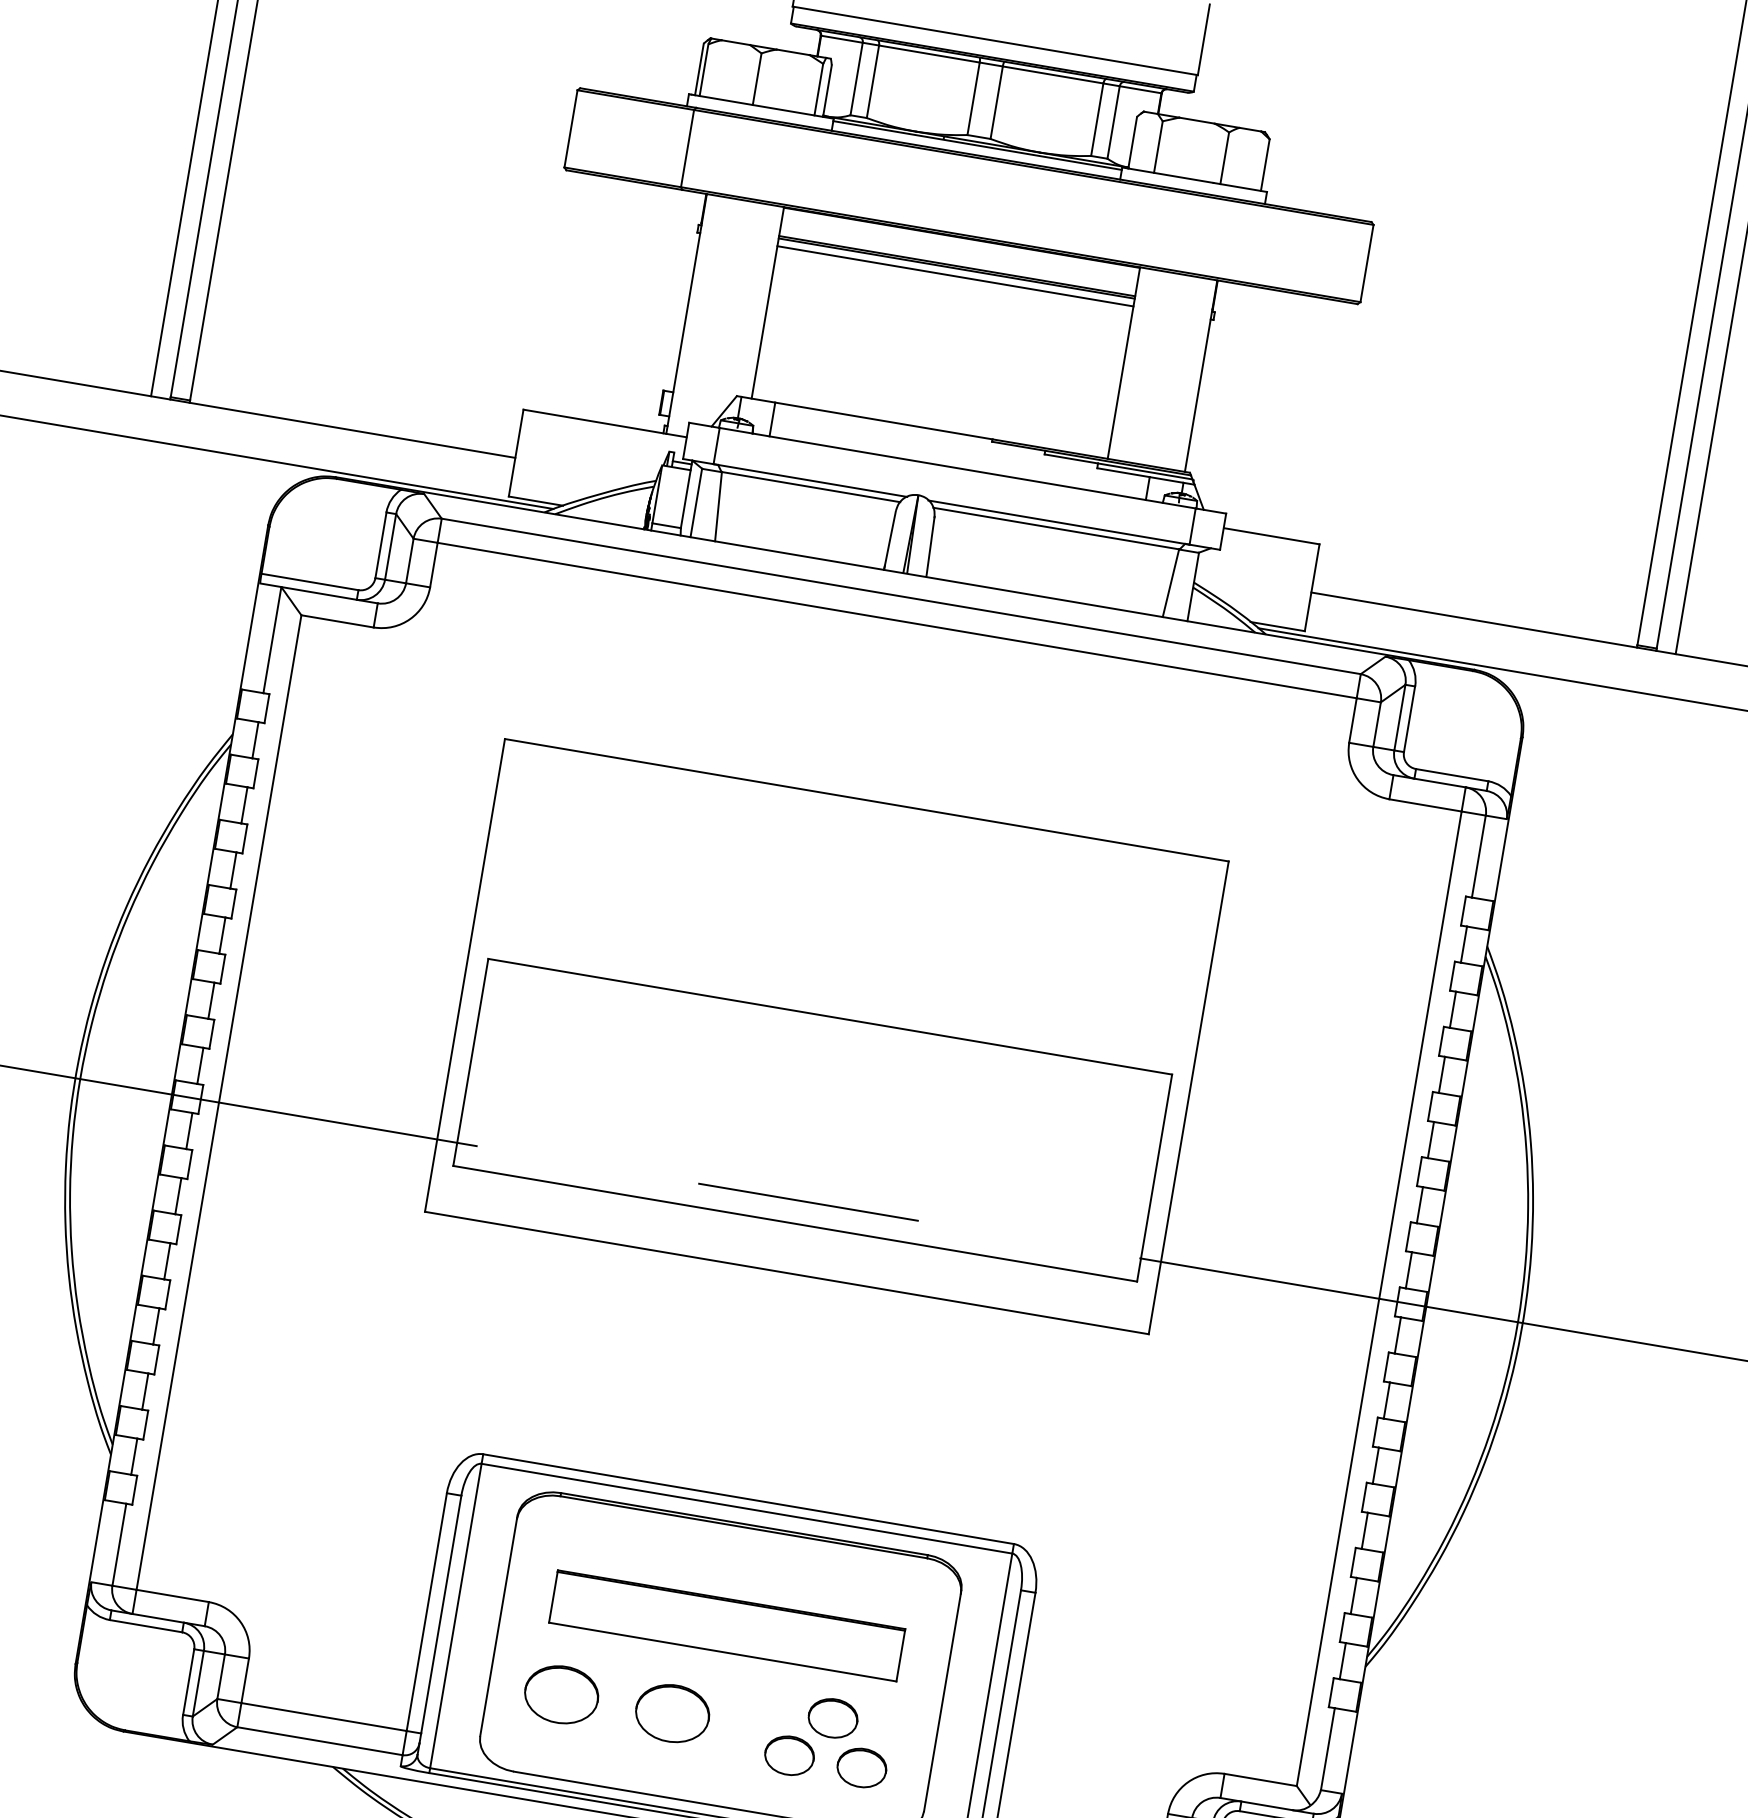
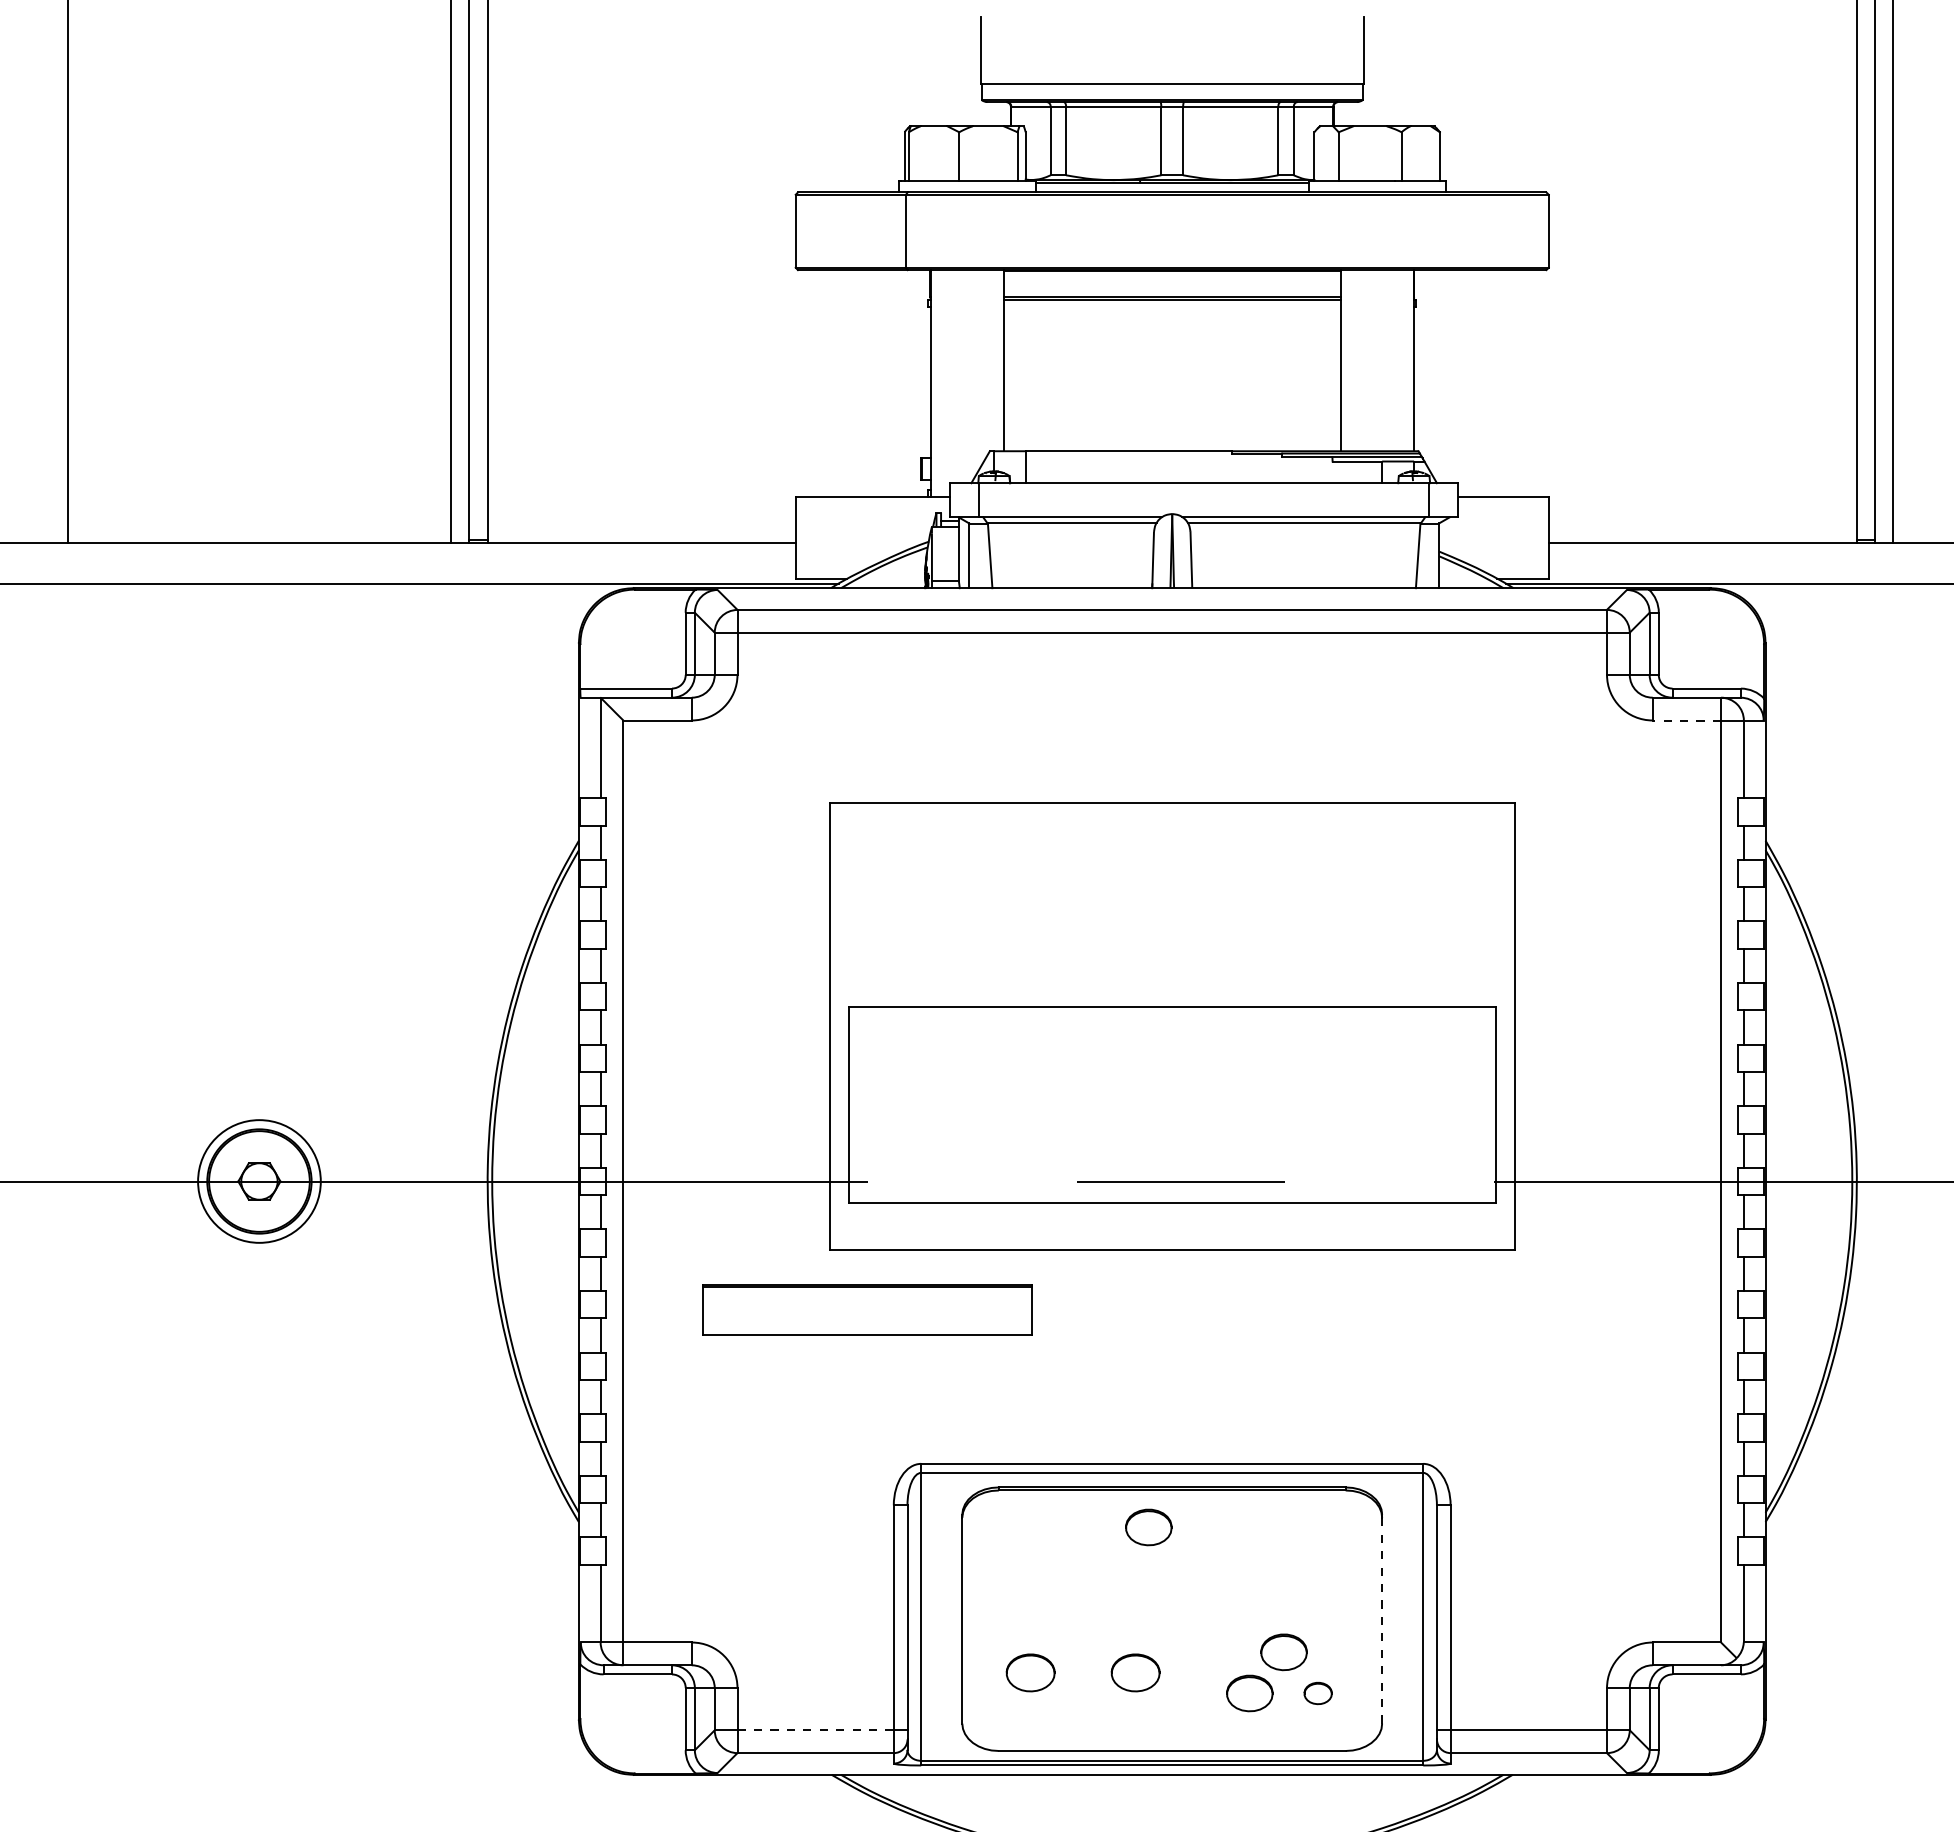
line: (954, 276) -> (1171, 307), removed
line: (1425, 805) -> (1686, 720), solid -> dashed
part: (712, 1562) -> (1148, 1527), added
part: (727, 1625) -> (867, 1309), moved
part: (561, 1694) -> (1030, 1672), size x0.7
line: (942, 1702) -> (1382, 1620), solid -> dashed
part: (672, 1713) -> (1135, 1672), size x0.7
line: (324, 1717) -> (816, 1730), solid -> dashed
part: (861, 1767) -> (1317, 1693), size x0.6

